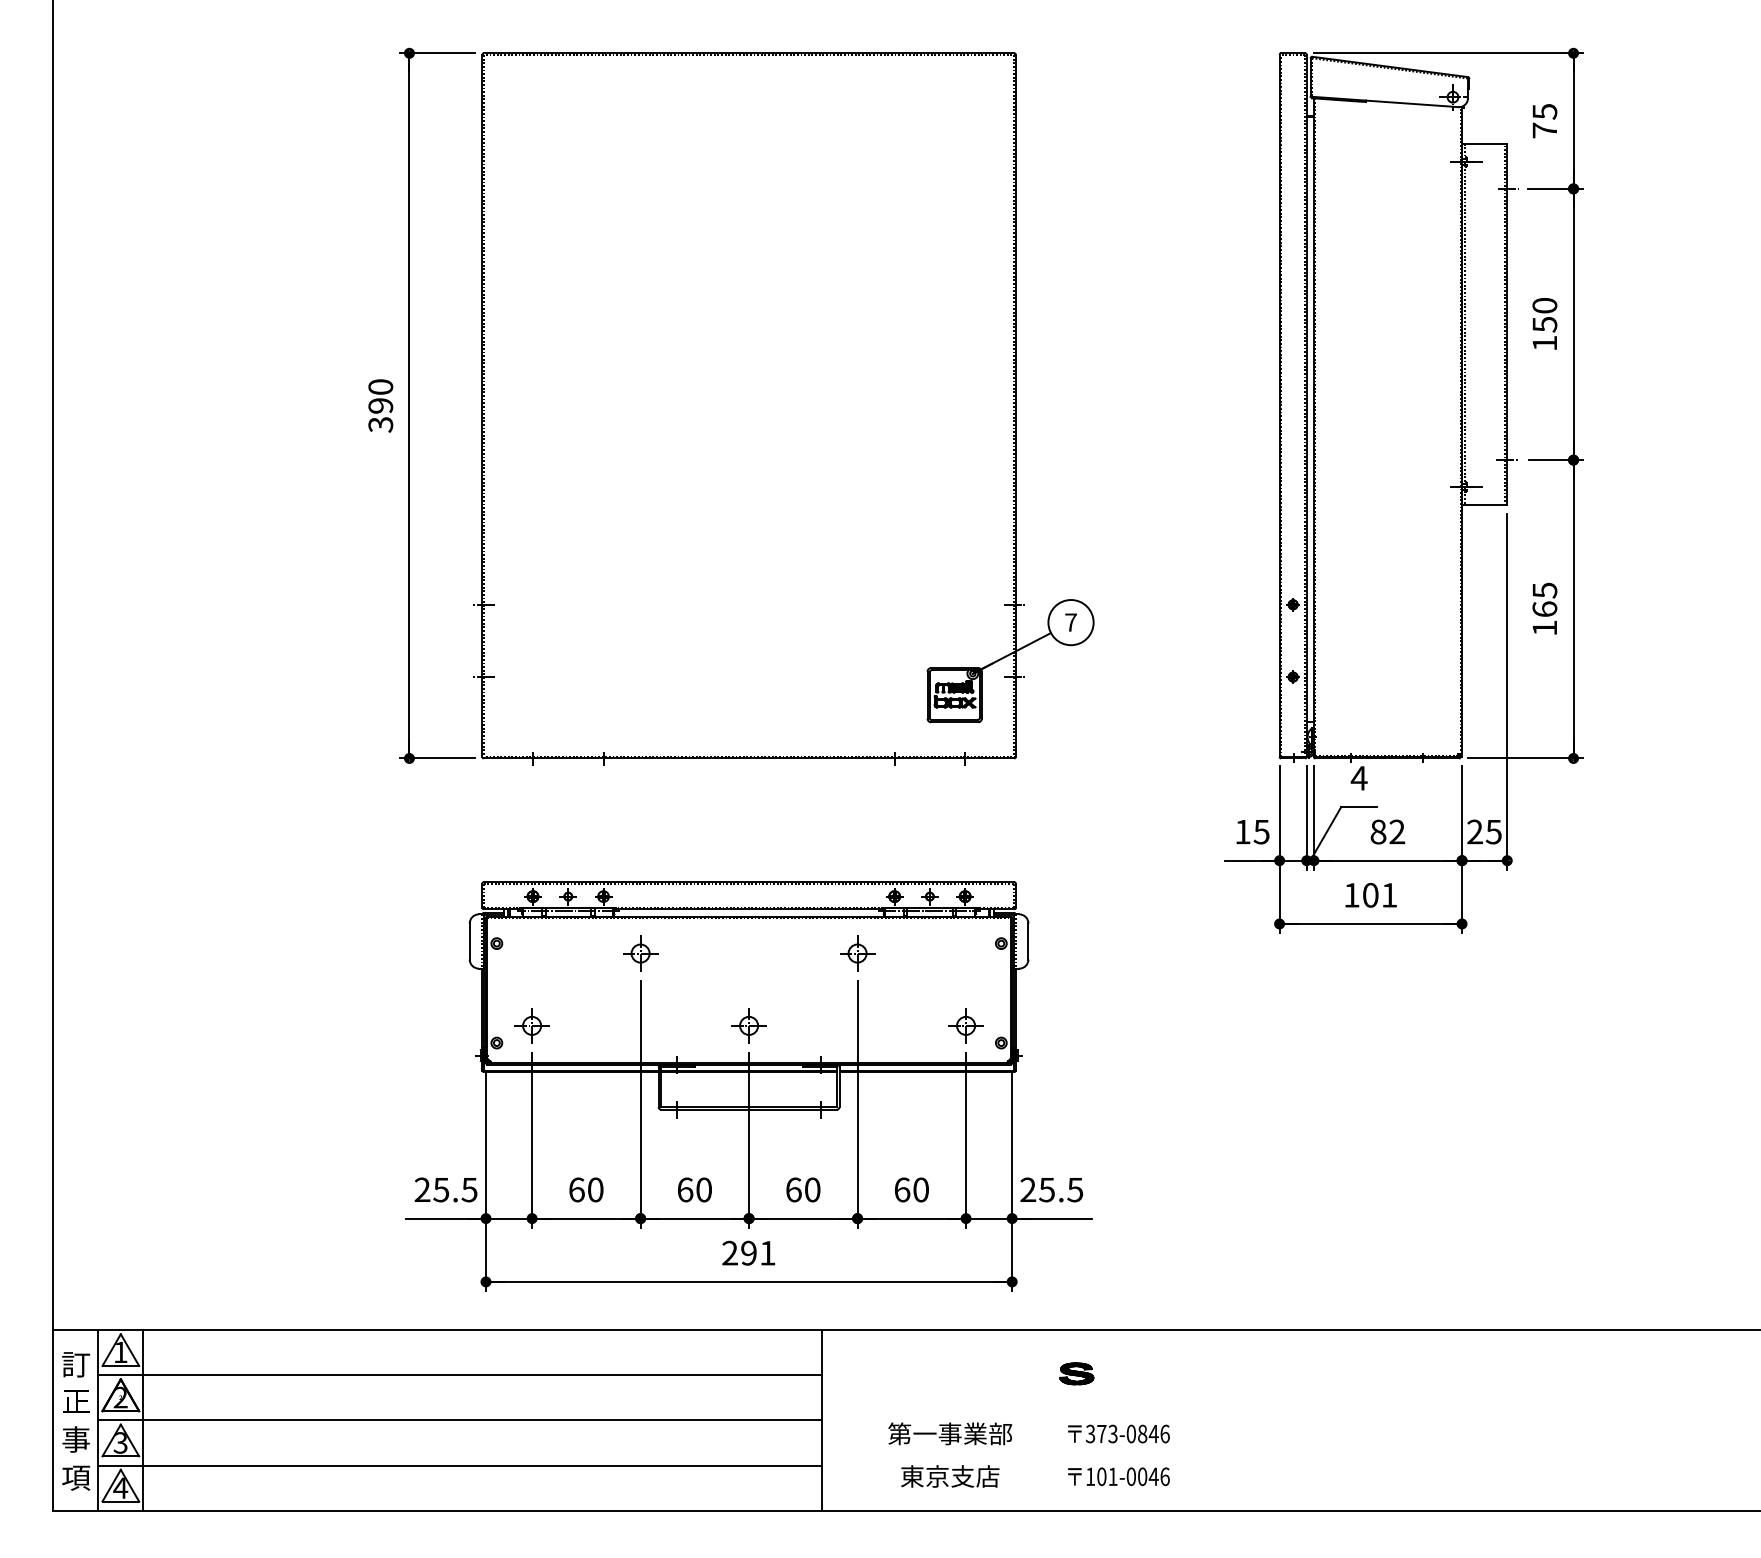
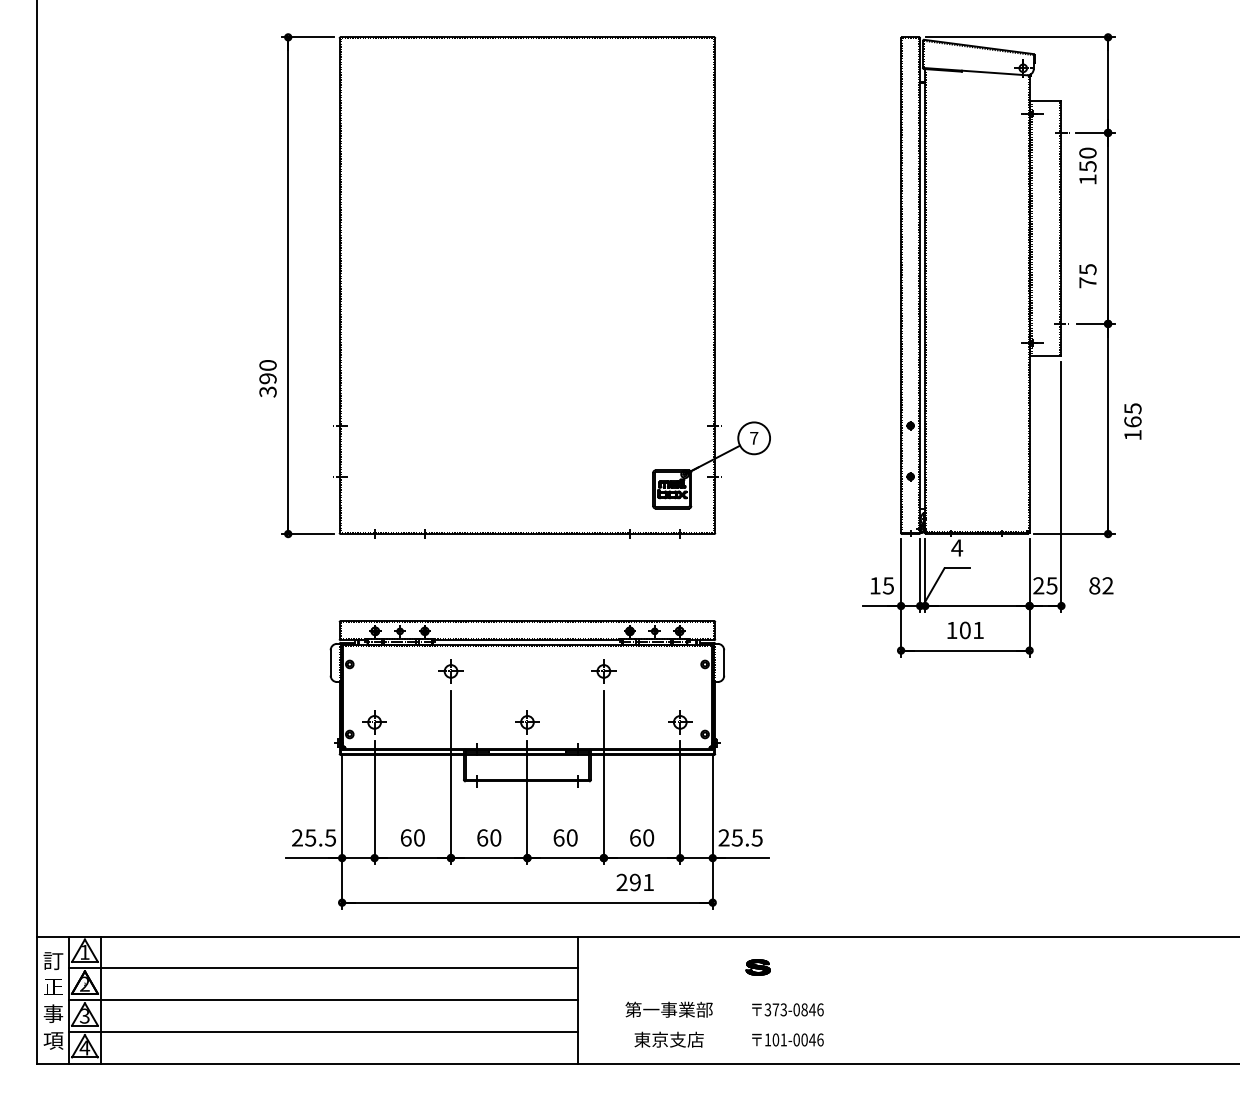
text: (1544, 121) -> (1087, 276), moved
text: (1544, 323) -> (1087, 165), moved
text: (380, 405) -> (267, 378), moved
text: (1544, 608) -> (1132, 421), moved
text: (1388, 831) -> (1101, 585), moved
text: (747, 1253) -> (634, 882), moved

